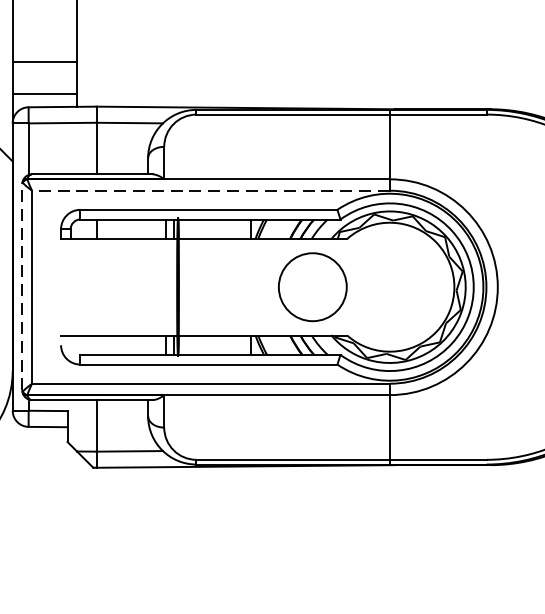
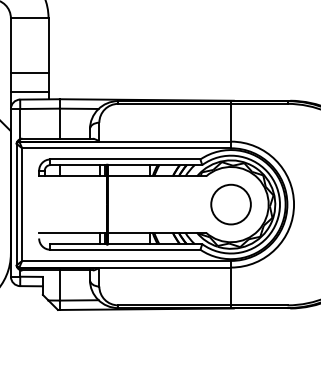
line: (210, 191) -> (126, 148), dashed -> solid
line: (22, 287) -> (16, 204), dashed -> solid
circle: (311, 287) -> (230, 204), moved

